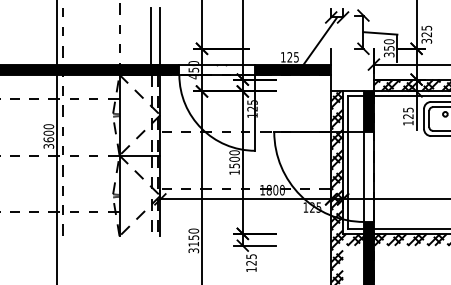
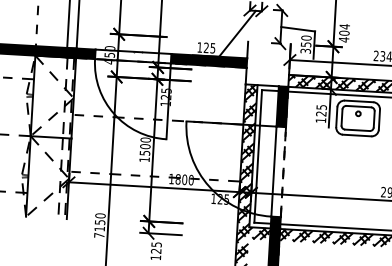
text: (426, 34) -> (344, 33), 325 -> 404
line: (373, 176) -> (283, 171), solid -> dashed
text: (193, 250) -> (99, 235), 3150 -> 7150

